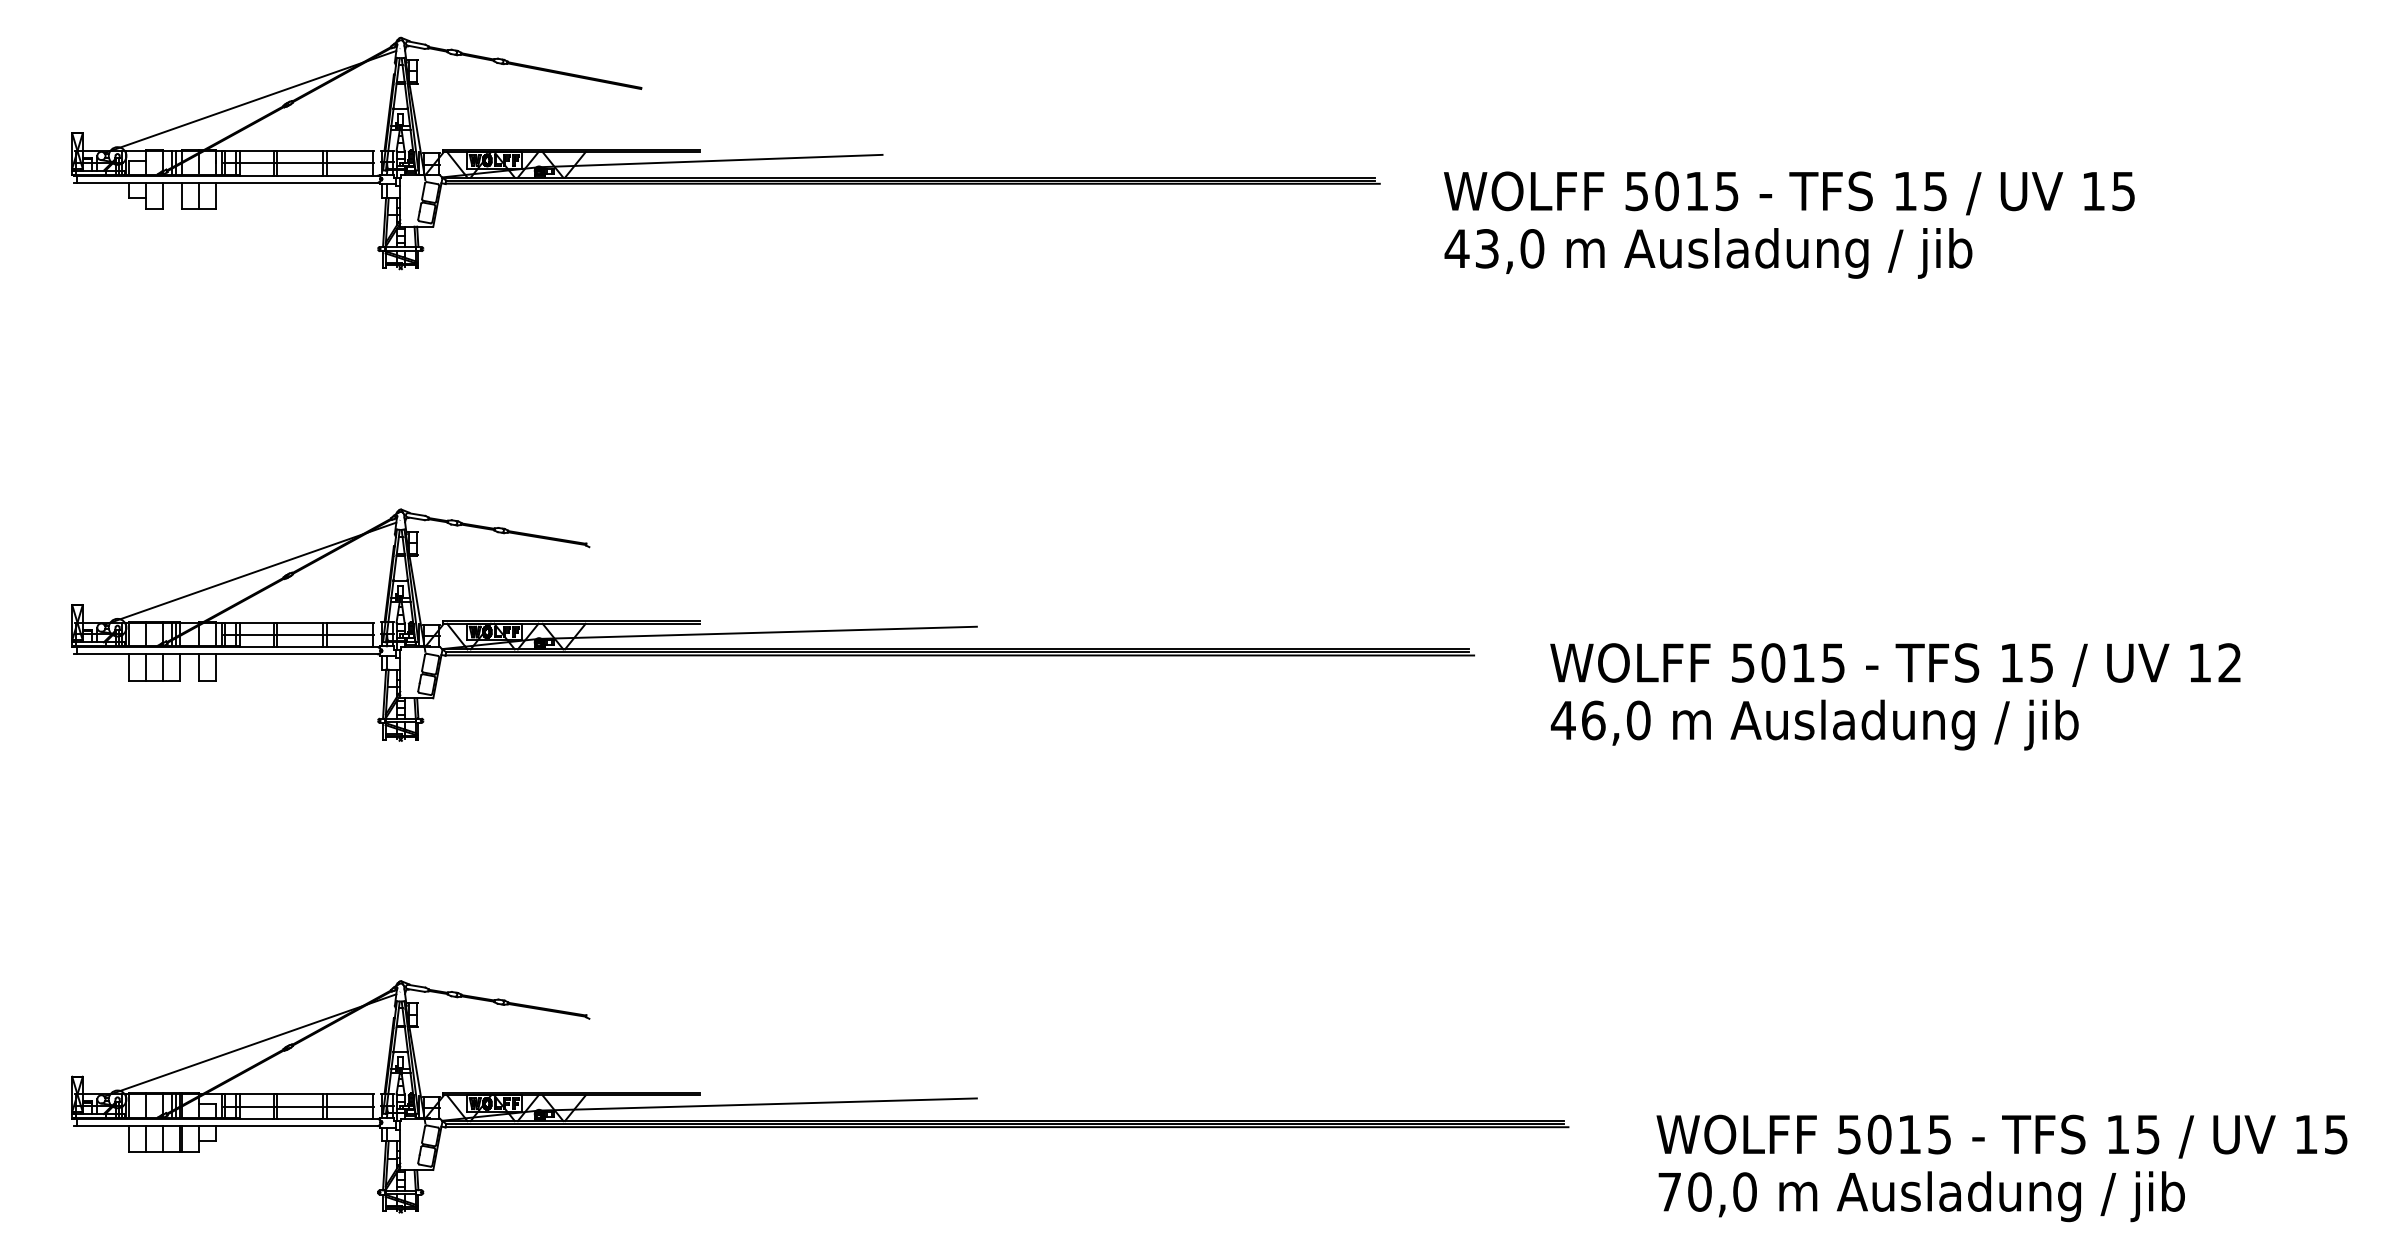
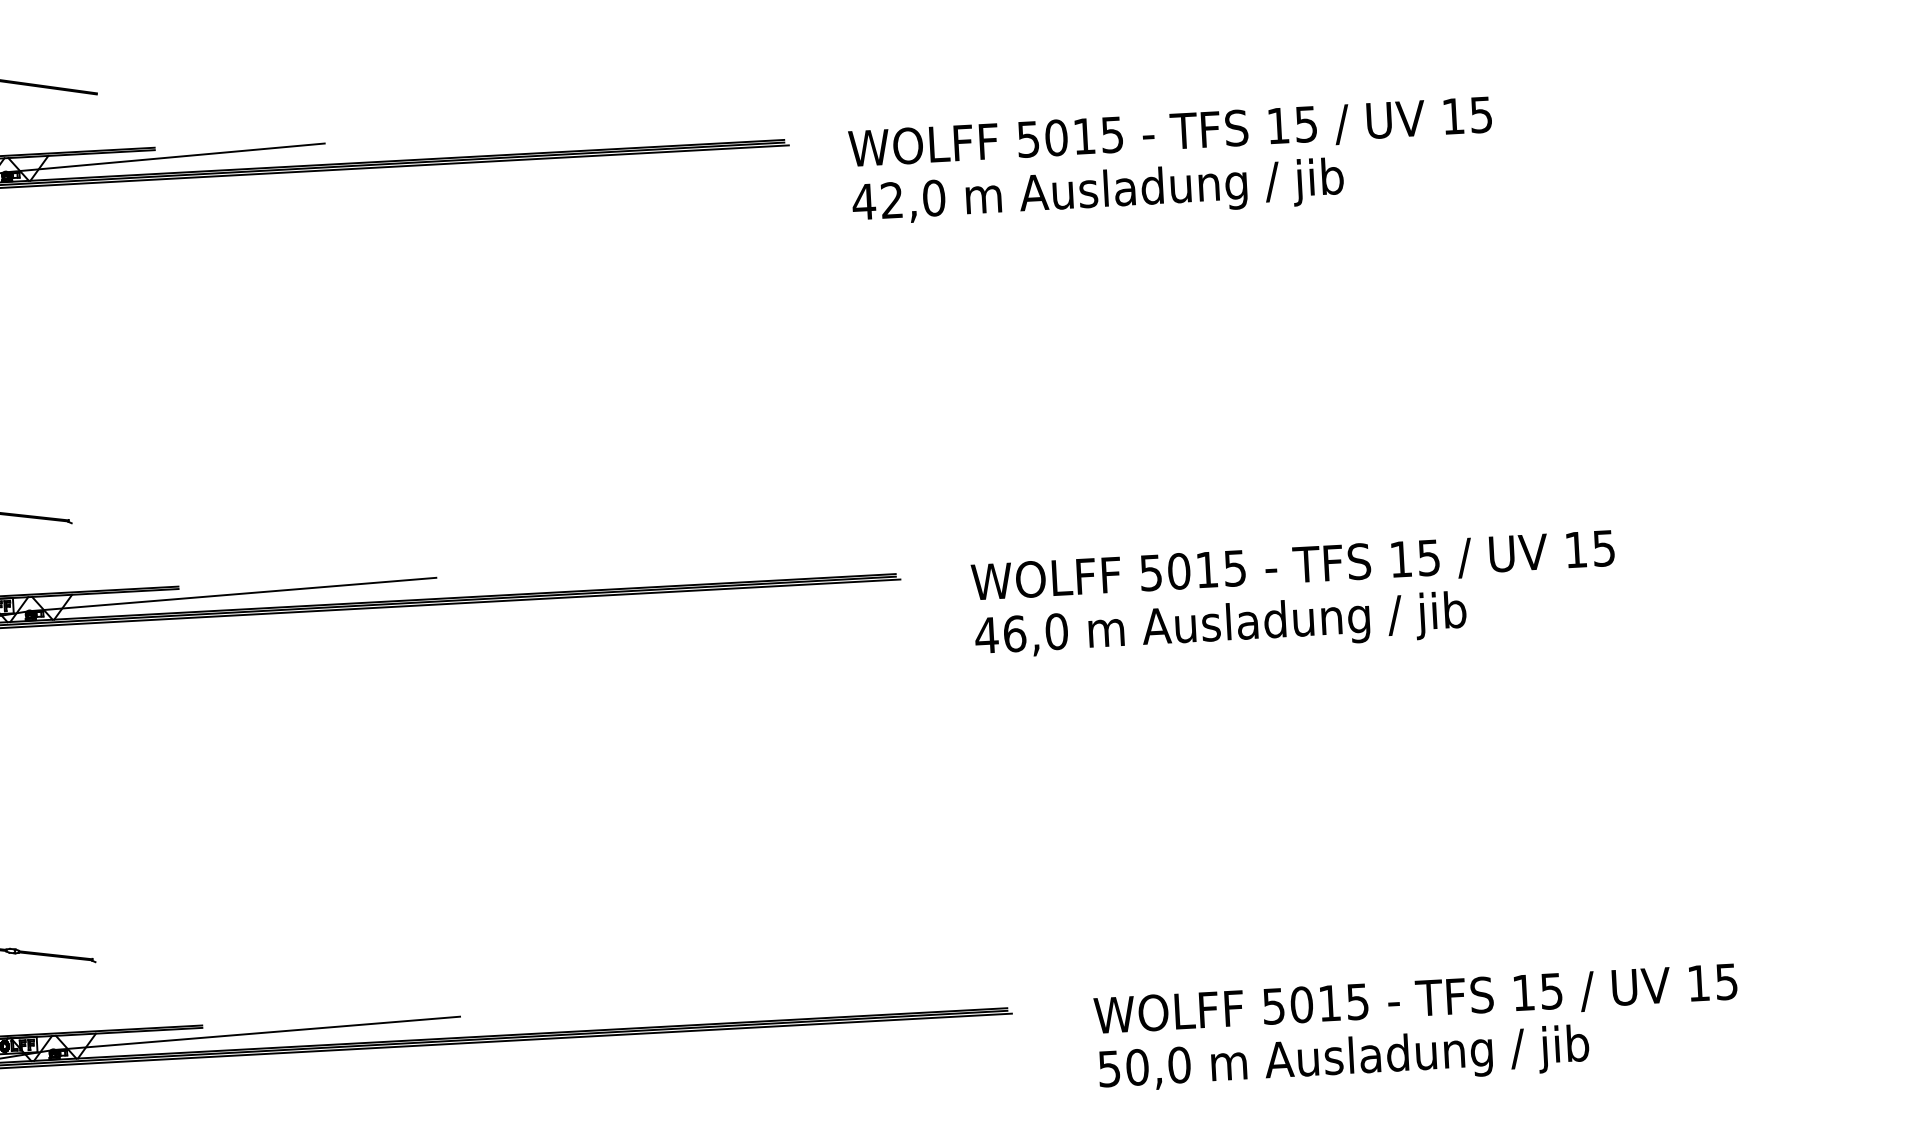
text: (1486, 248) -> (891, 200), 43,0 -> 42,0
text: (2229, 662) -> (1603, 547), 12 -> 15
text: (1669, 1192) -> (1109, 1069), 70,0 -> 50,0

